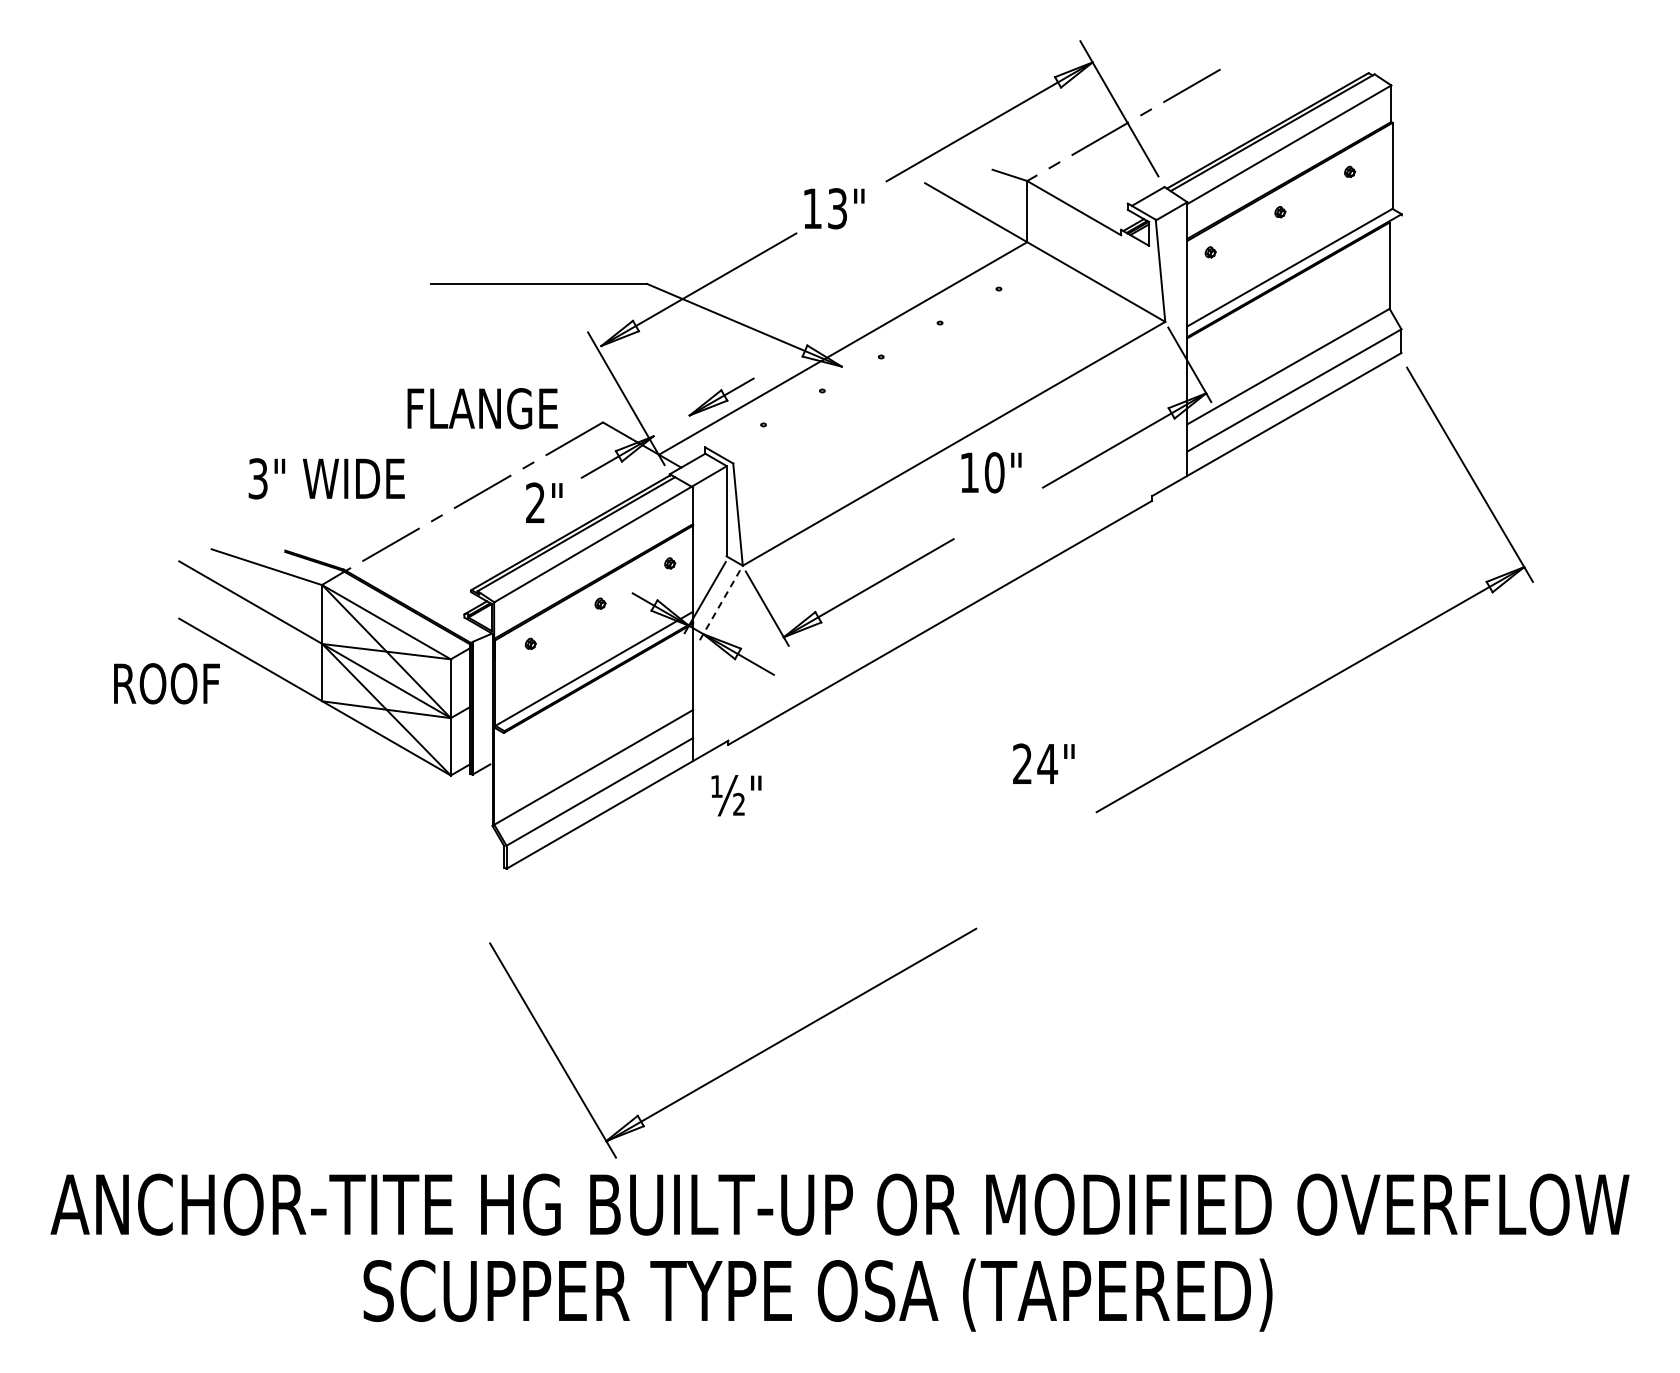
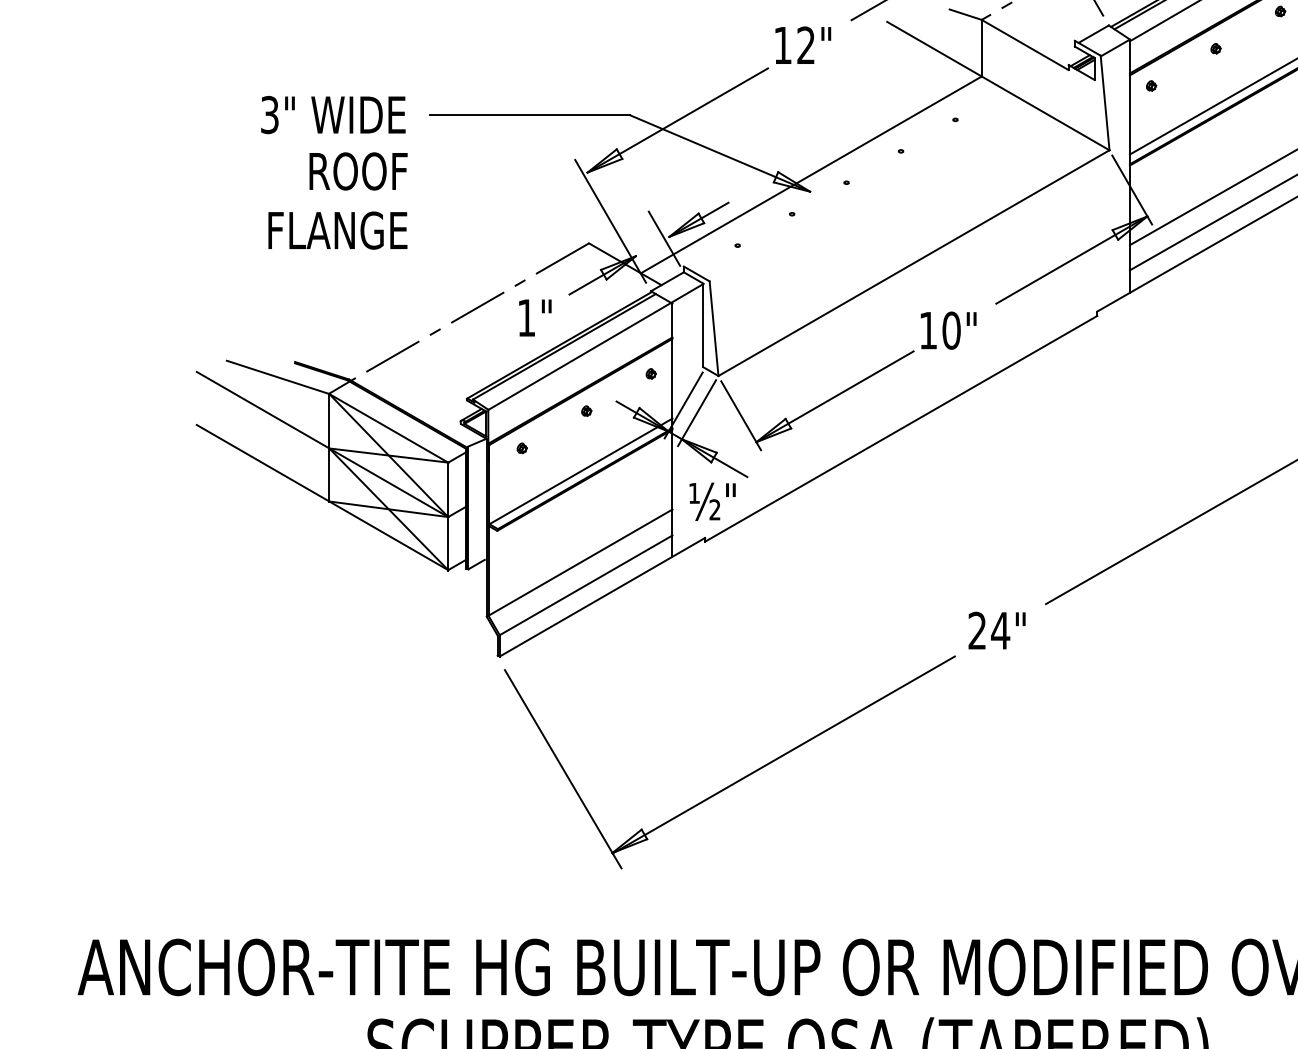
text: (837, 208) -> (806, 45), 13" -> 12"
text: (482, 408) -> (337, 230), moved
line: (684, 417) -> (664, 238), added
text: (991, 472) -> (948, 330), moved
text: (326, 478) -> (333, 114), moved
text: (535, 502) -> (526, 317), 2" -> 1"
line: (719, 606) -> (696, 413), dashed -> solid
text: (166, 683) -> (358, 171), moved
text: (1043, 763) -> (996, 630), moved
text: (736, 795) -> (712, 501), moved
part: (743, 1061) -> (739, 779), moved

